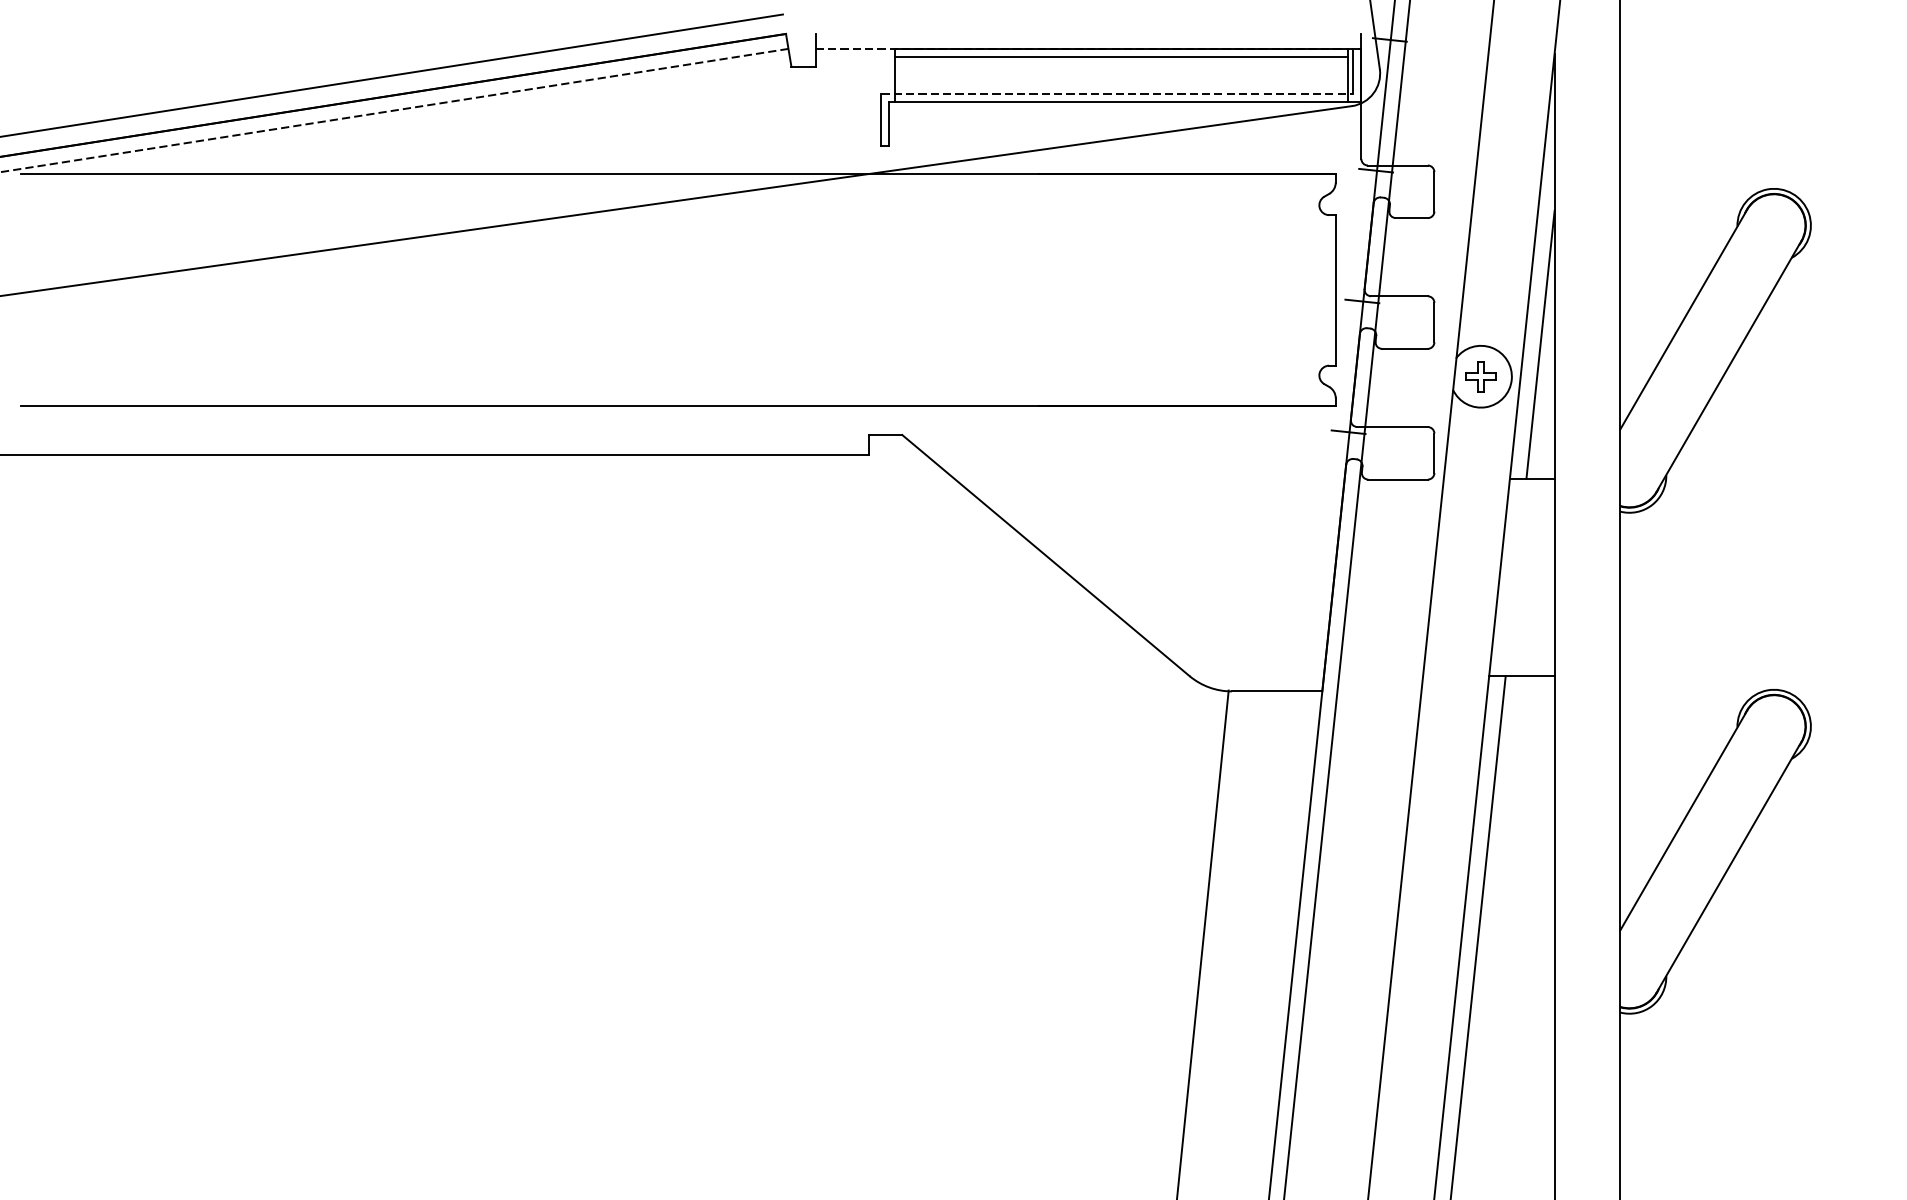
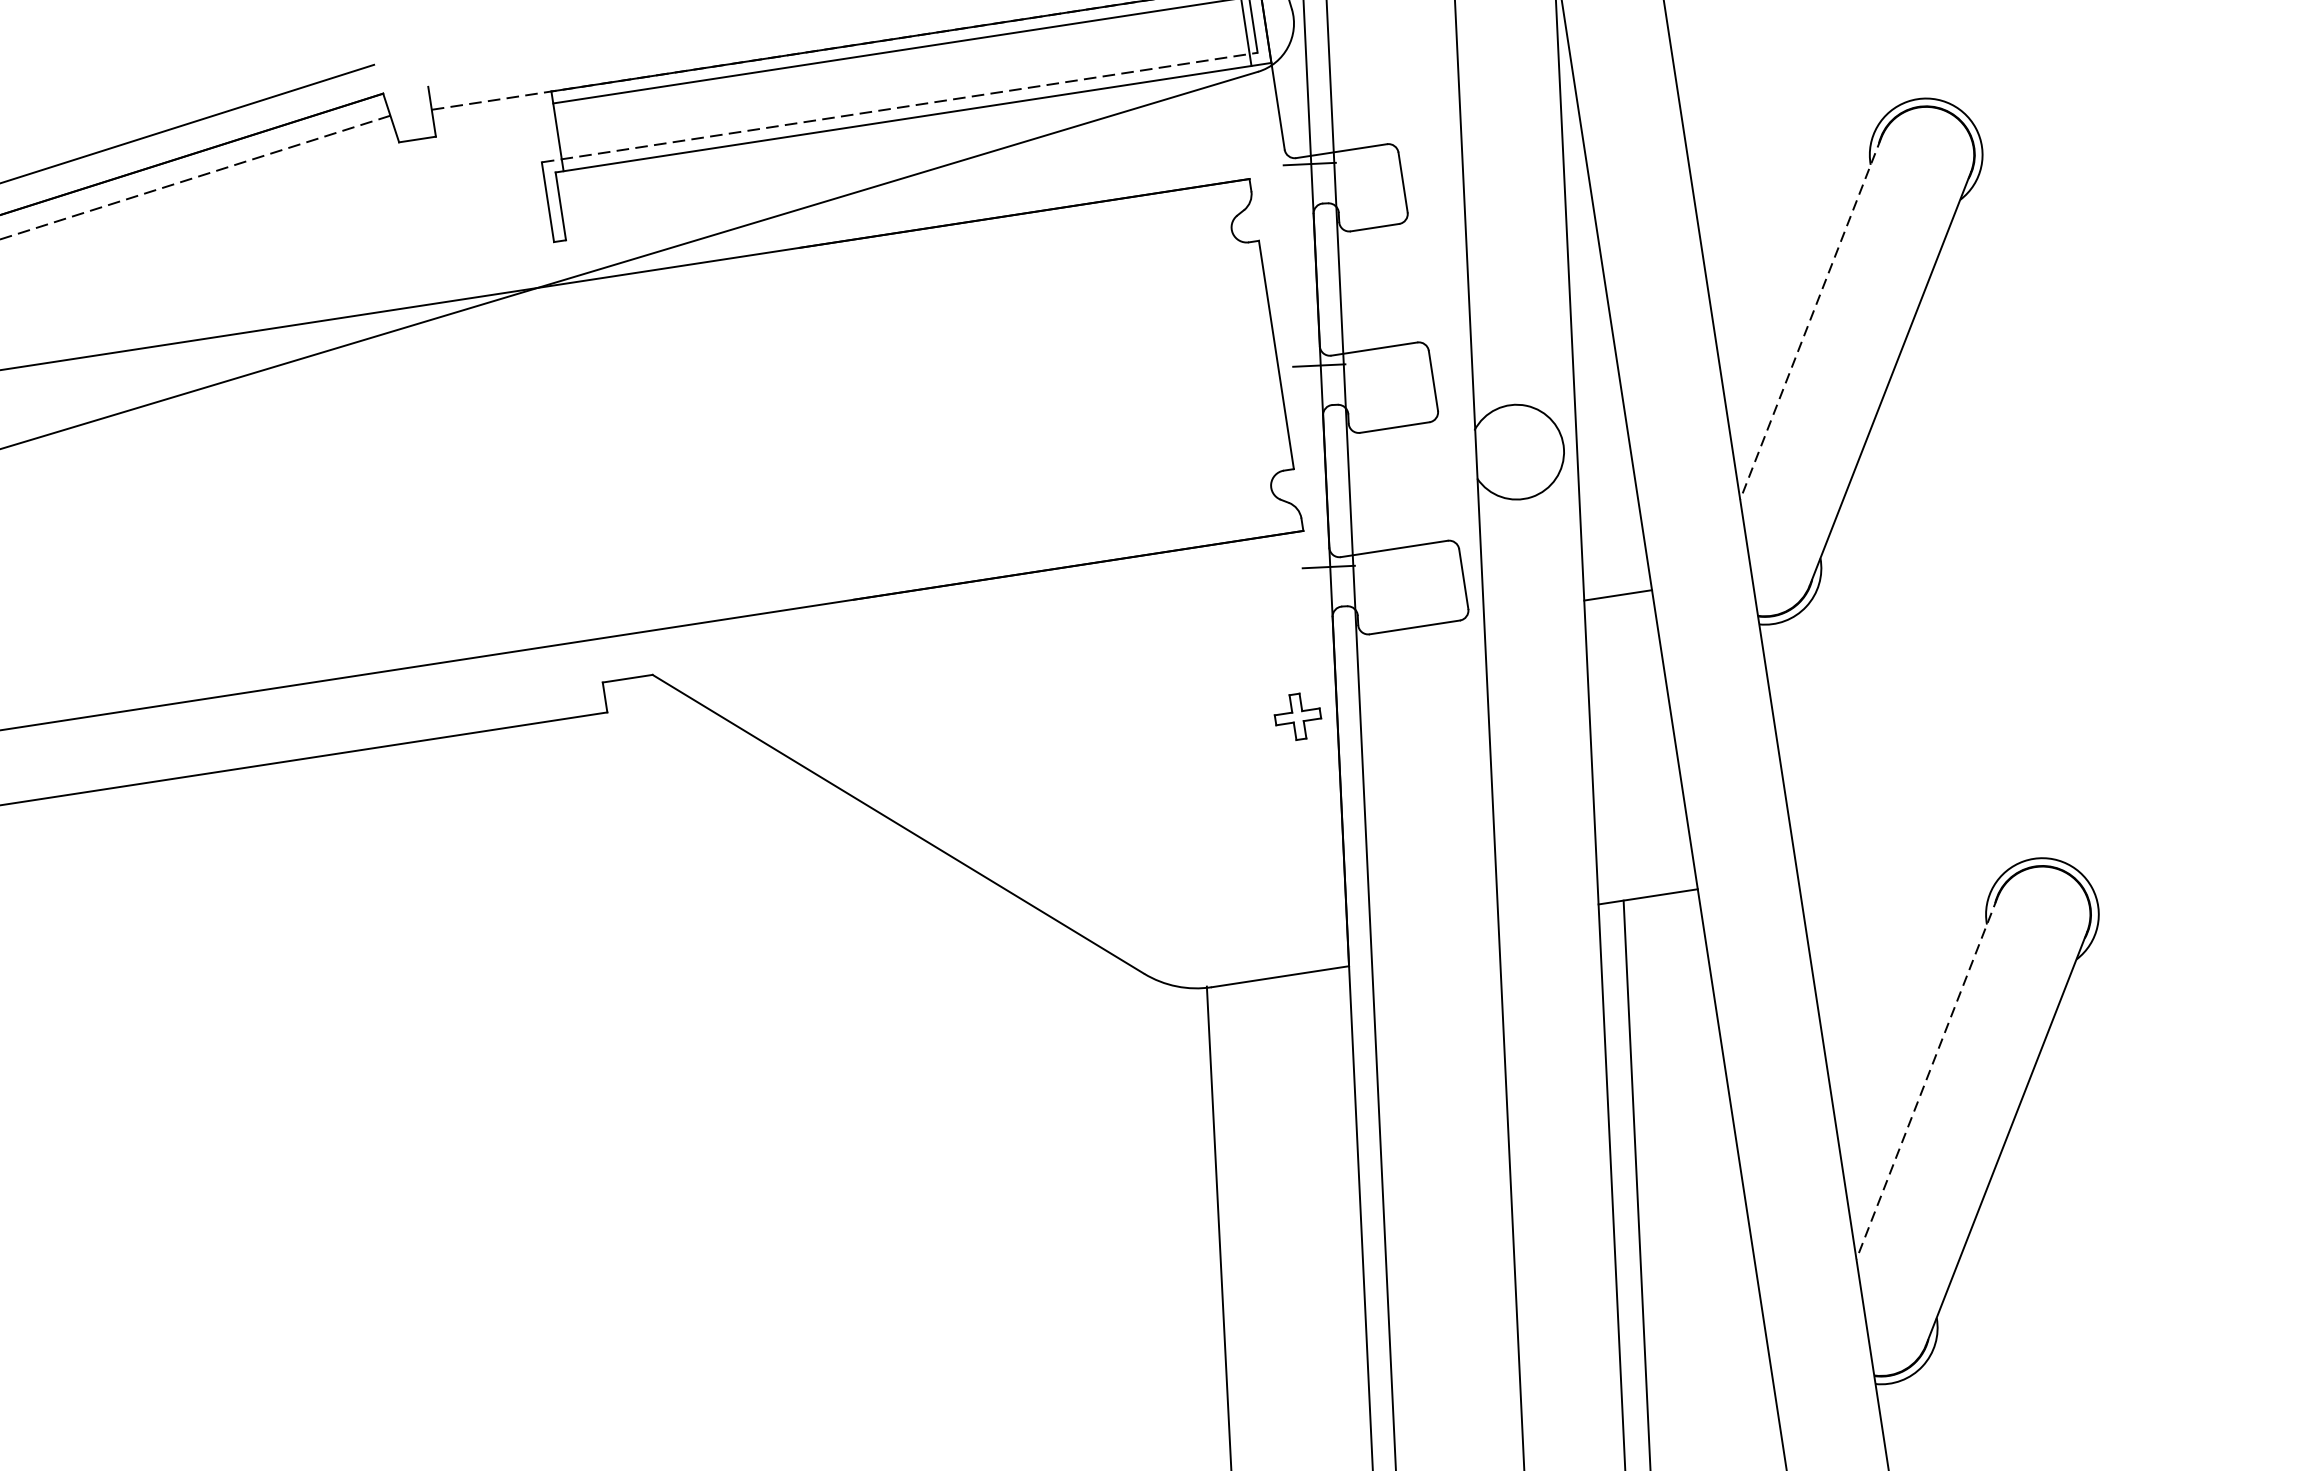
line: (1683, 319) -> (1810, 318), solid -> dashed
line: (1540, 344) -> (1599, 389), removed
part: (1480, 376) -> (1297, 716), moved
line: (1683, 820) -> (1926, 1078), solid -> dashed

